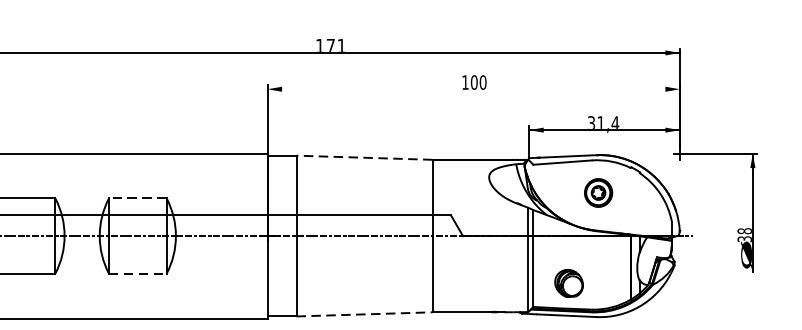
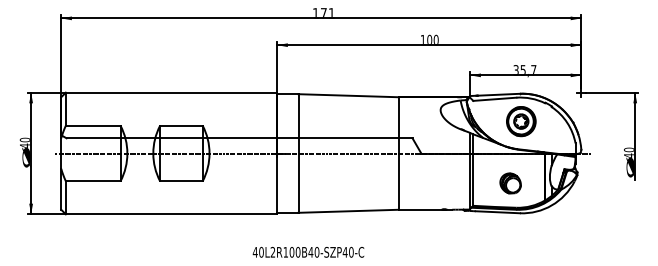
line: (474, 89) -> (429, 45), added
text: (608, 122) -> (528, 69), 31,4 -> 35,7
line: (364, 157) -> (348, 95), dashed -> solid
part: (598, 192) -> (521, 121), size x1.43
line: (136, 198) -> (180, 125), dashed -> solid
text: (743, 234) -> (628, 152), 38 -> 40
line: (137, 274) -> (181, 181), dashed -> solid
part: (568, 283) -> (510, 183), moved
line: (365, 314) -> (349, 211), dashed -> solid

